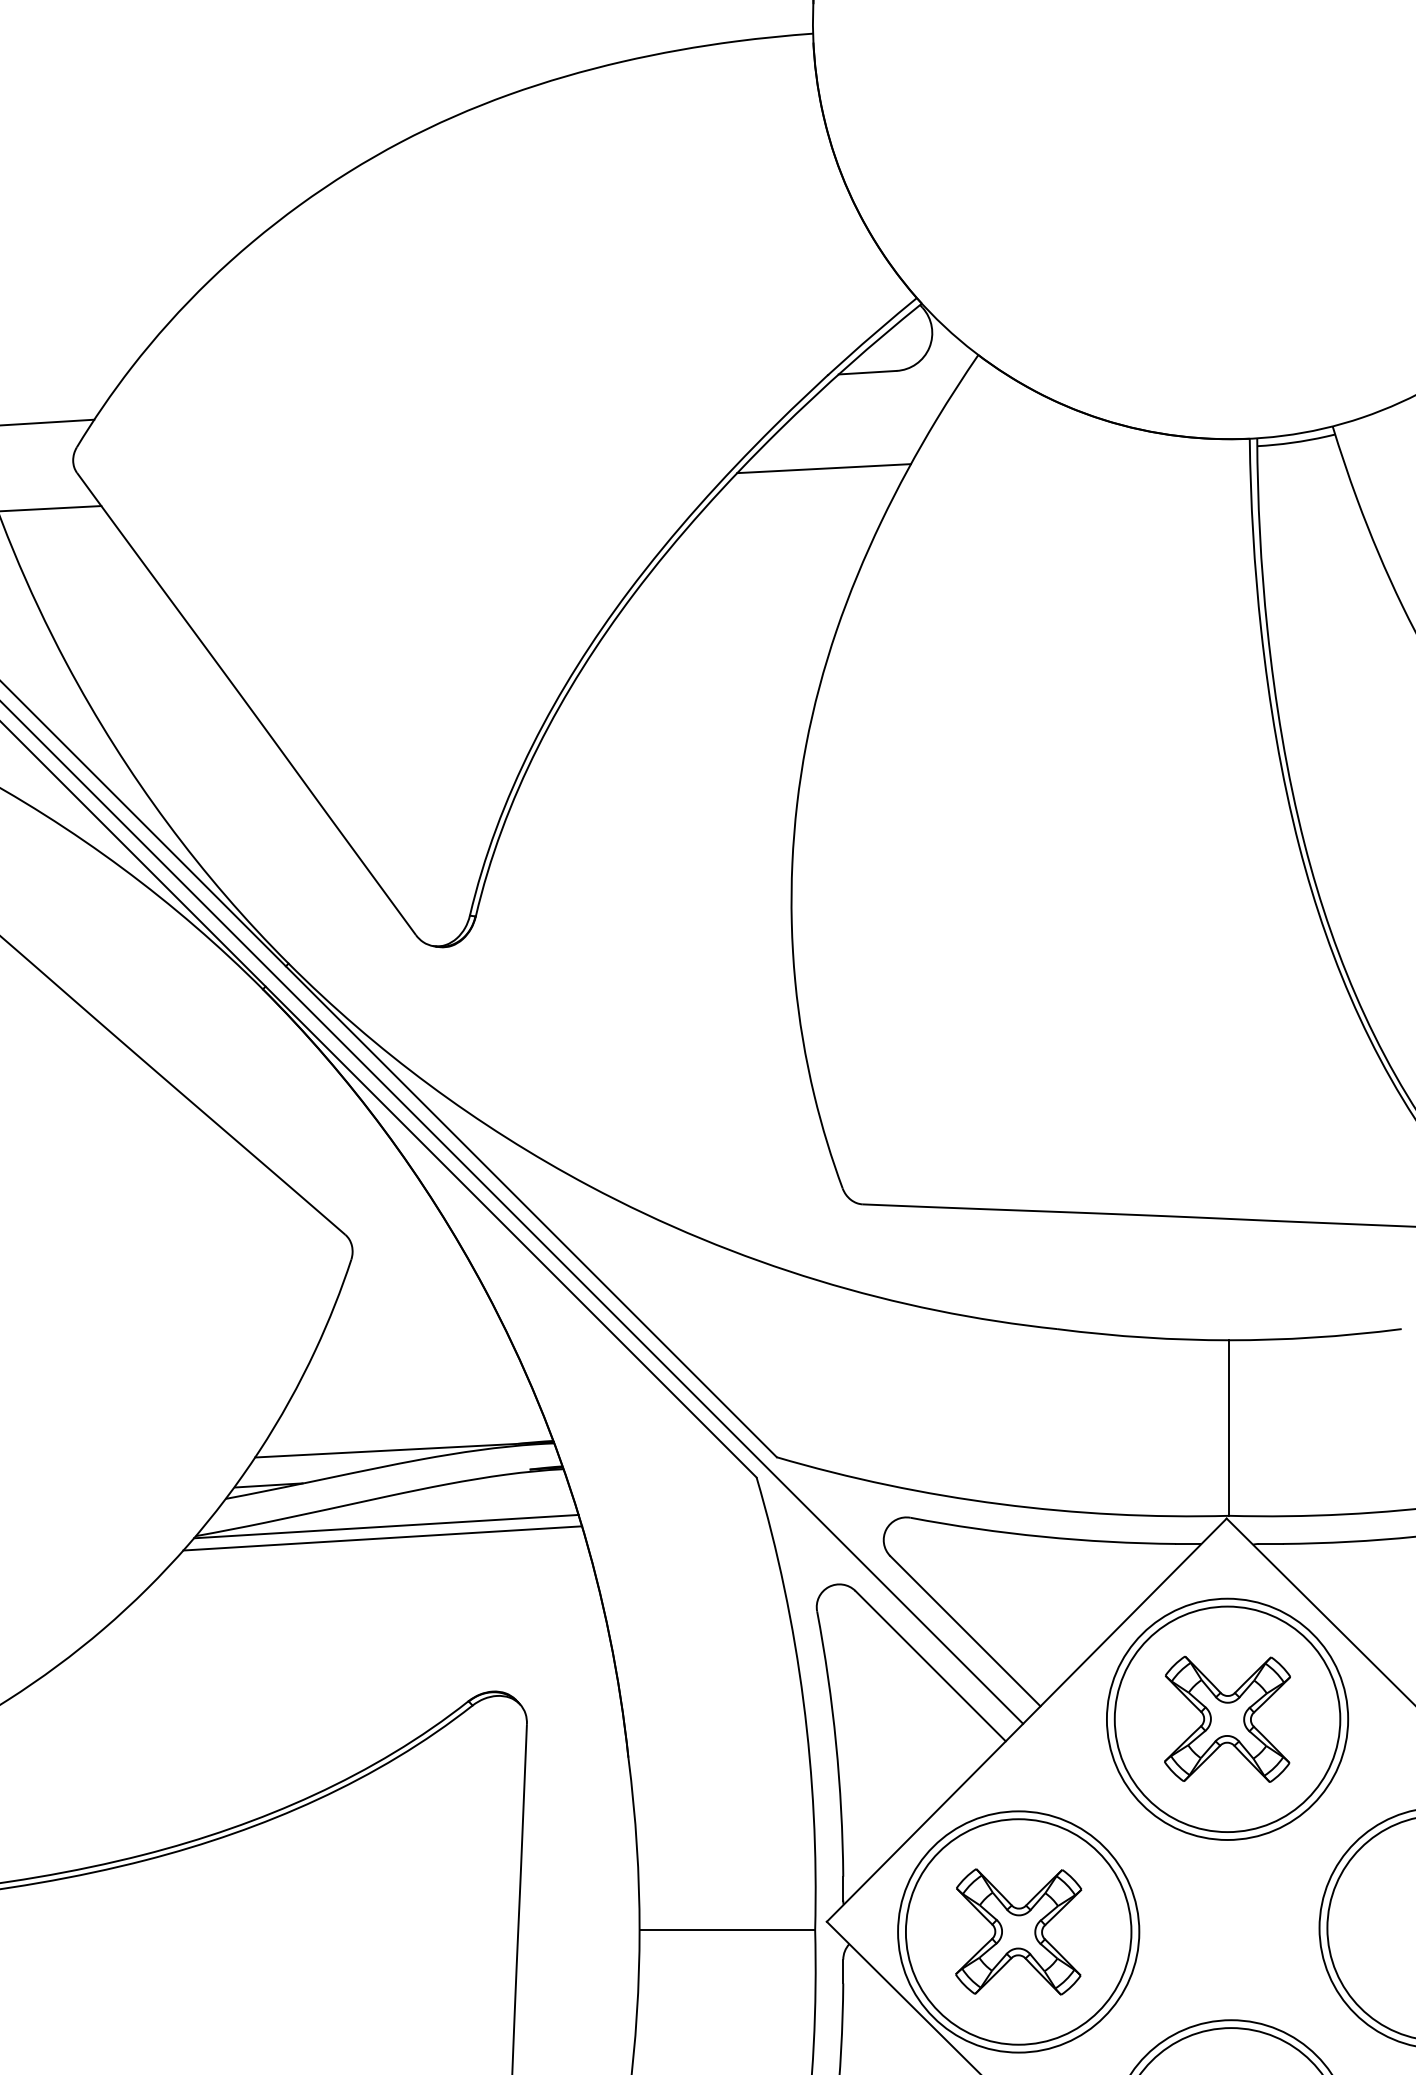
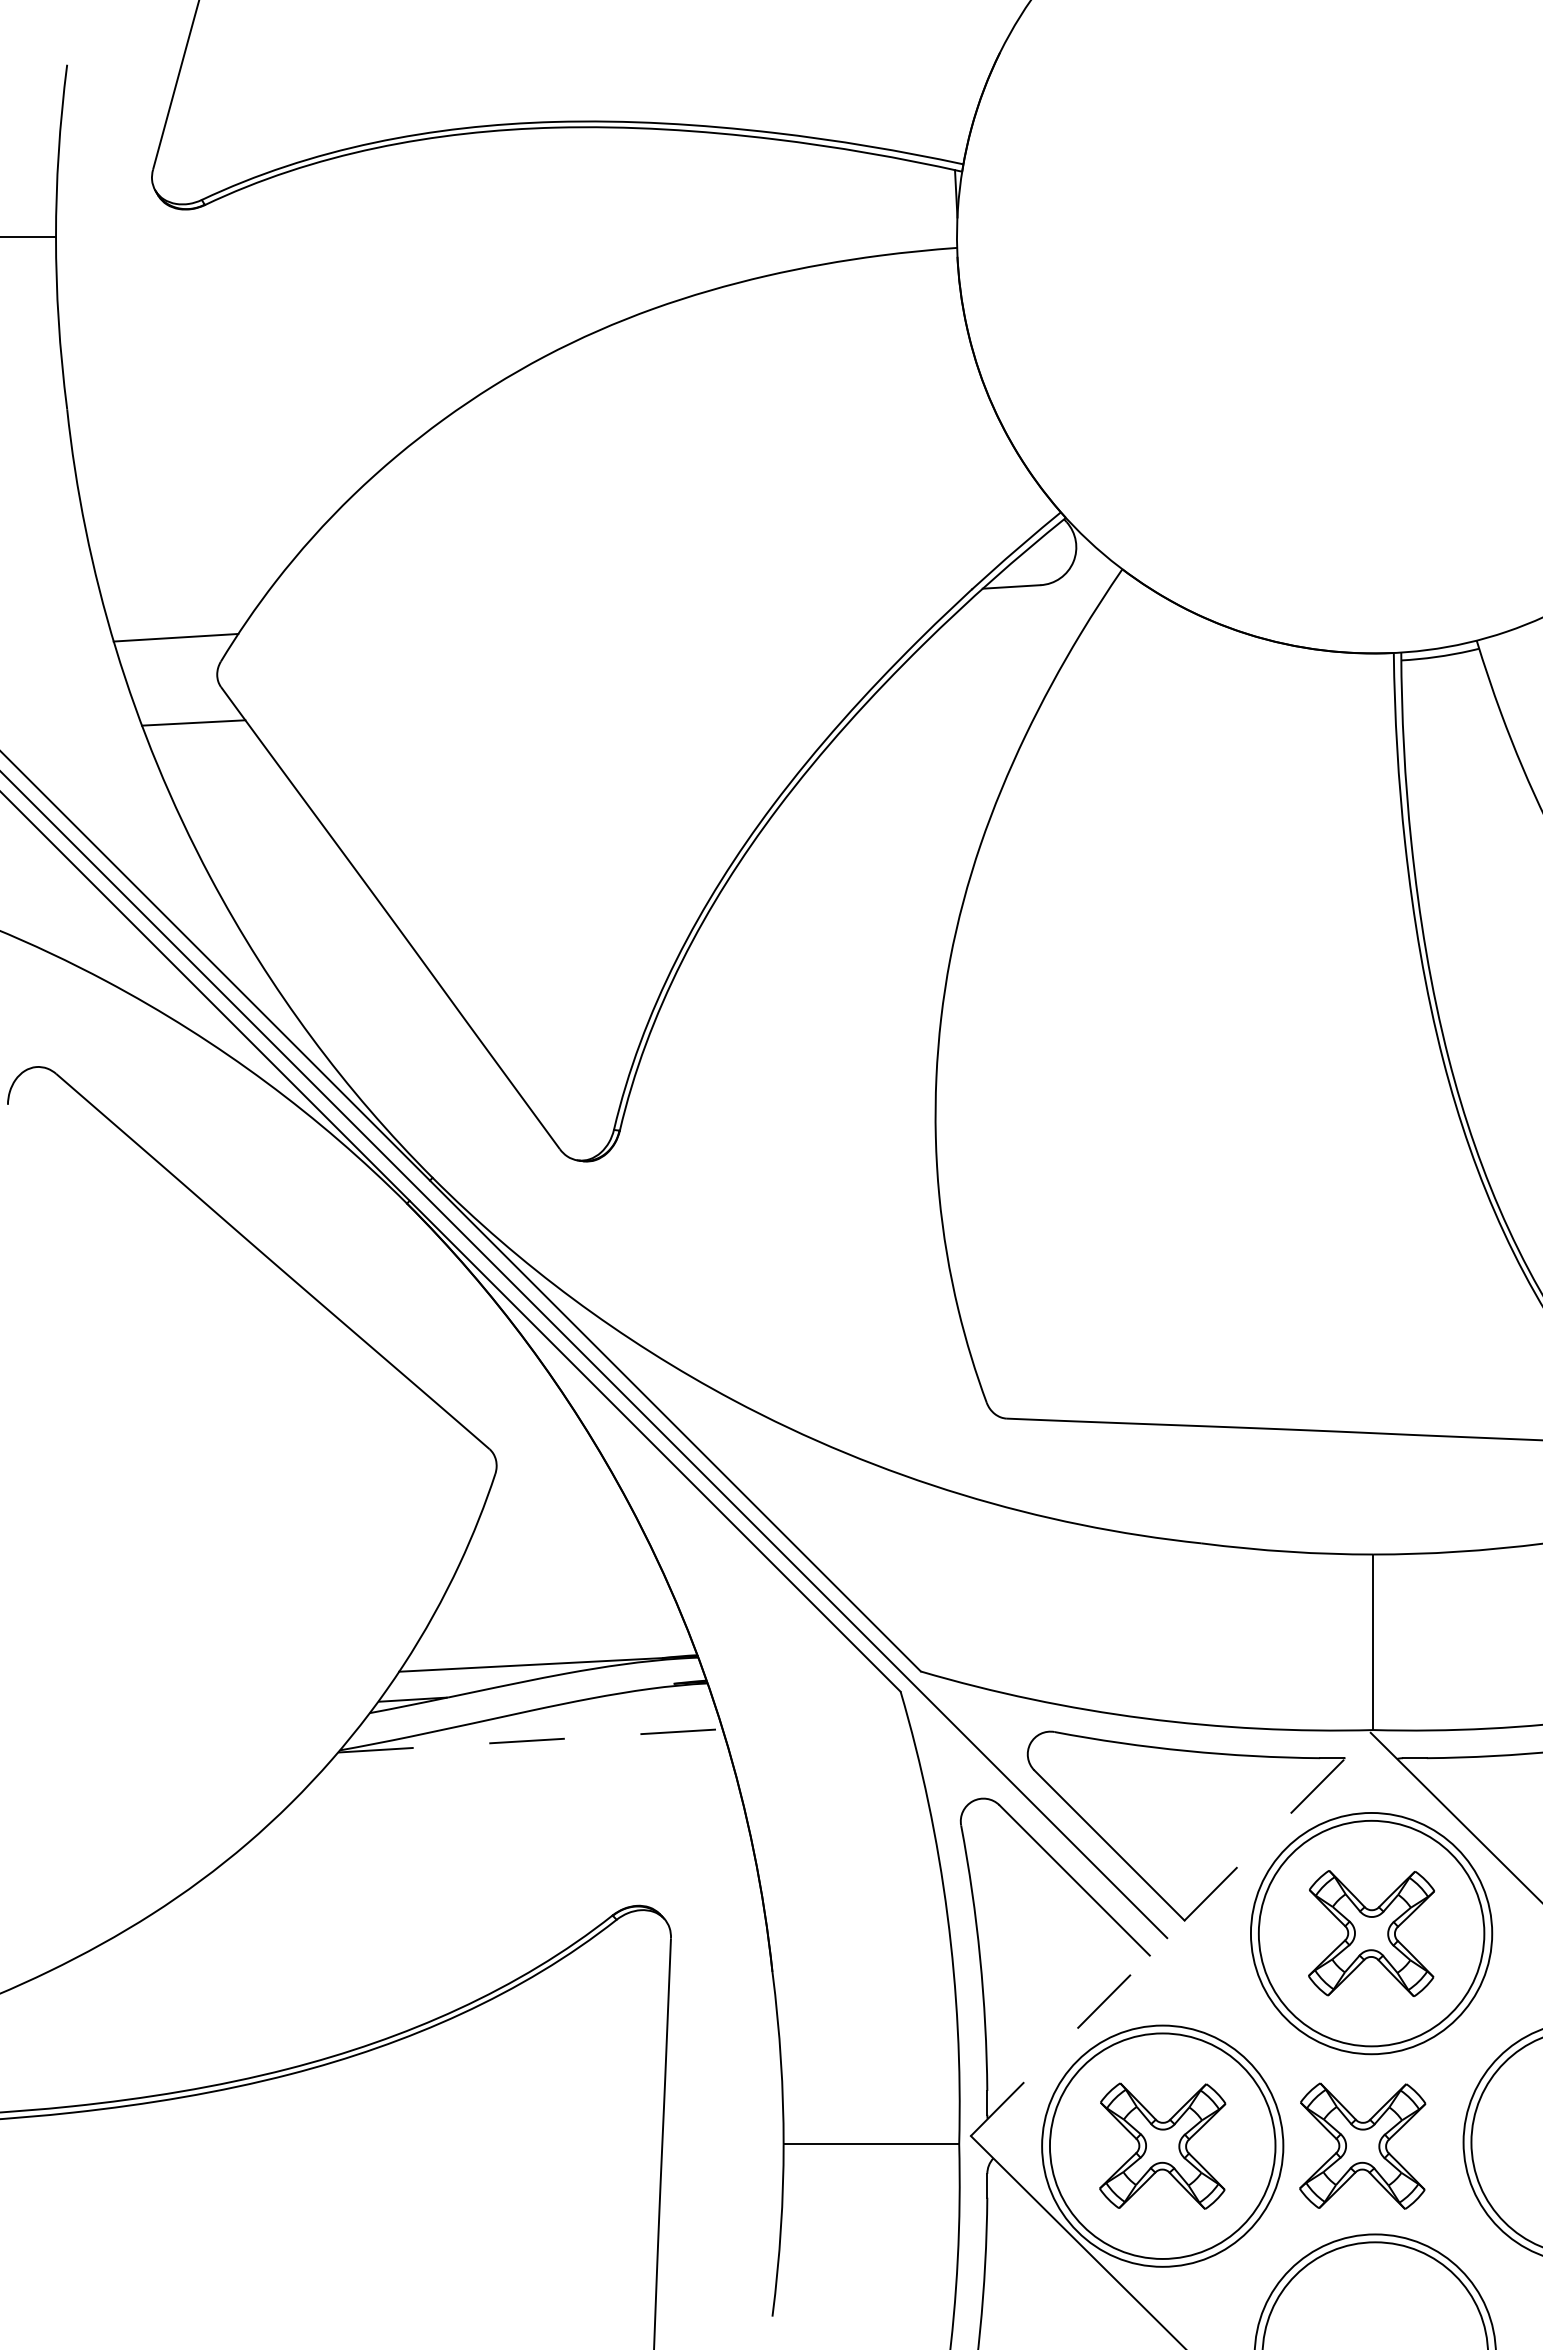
line: (824, 468) -> (968, 682), removed
line: (386, 1526) -> (530, 1740), solid -> dashed
line: (382, 1538) -> (526, 1752), removed
line: (1026, 1720) -> (1170, 1934), solid -> dashed
part: (1218, 1931) -> (1362, 2145), added

